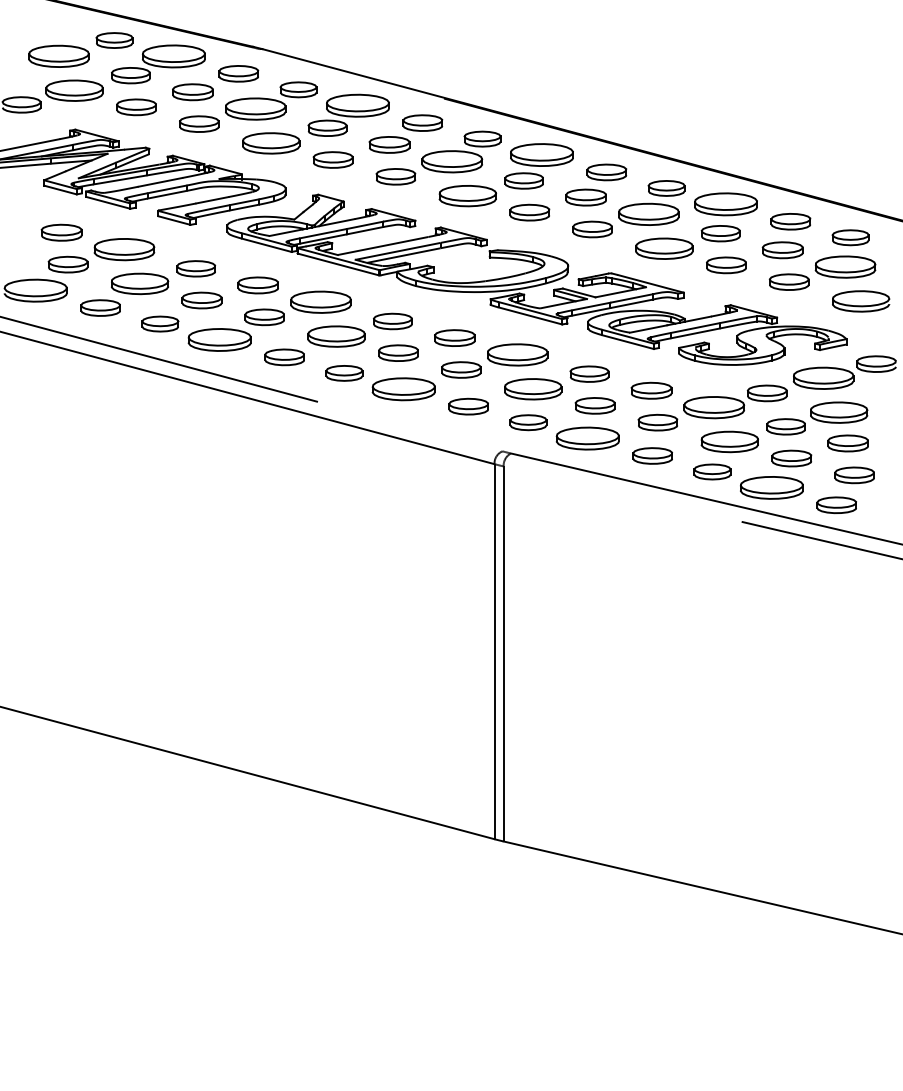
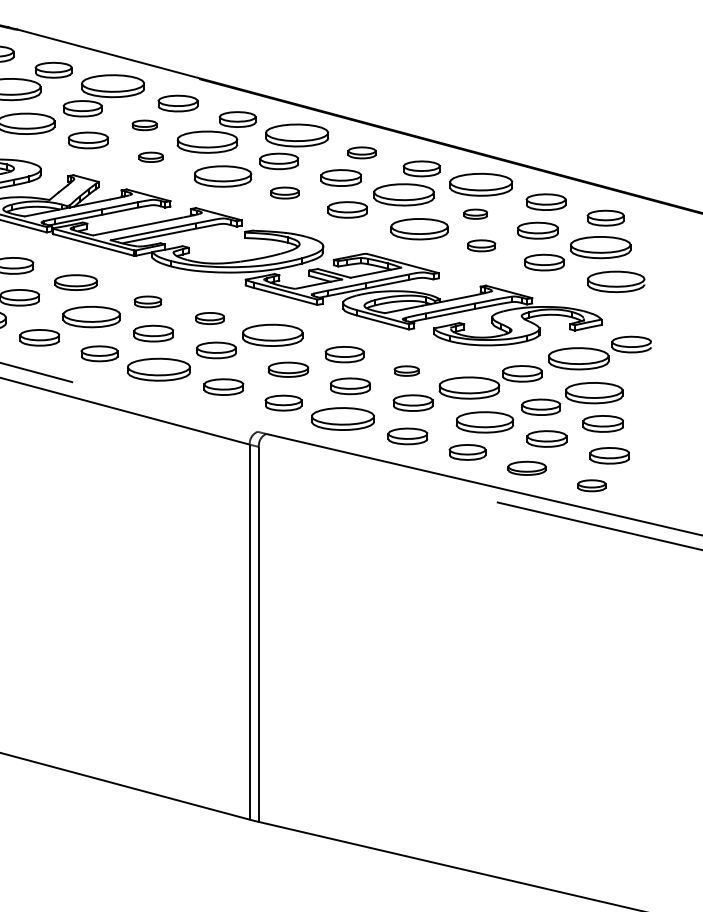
part: (389, 144) -> (144, 124), size x0.6
part: (606, 172) -> (361, 152), size x0.7
part: (395, 176) -> (150, 156), size x0.6
part: (529, 212) -> (284, 192), size x0.7
part: (720, 233) -> (475, 213), size x0.6
part: (726, 265) -> (481, 245), size x0.7
part: (320, 301) -> (75, 281), size x0.7
part: (392, 321) -> (147, 301), size x0.7
part: (454, 337) -> (209, 317), size x0.7
part: (533, 389) -> (288, 369), size x0.7
part: (651, 390) -> (406, 370), size x0.6
part: (771, 487) -> (526, 467), size x0.6
part: (836, 505) -> (591, 485), size x0.7

